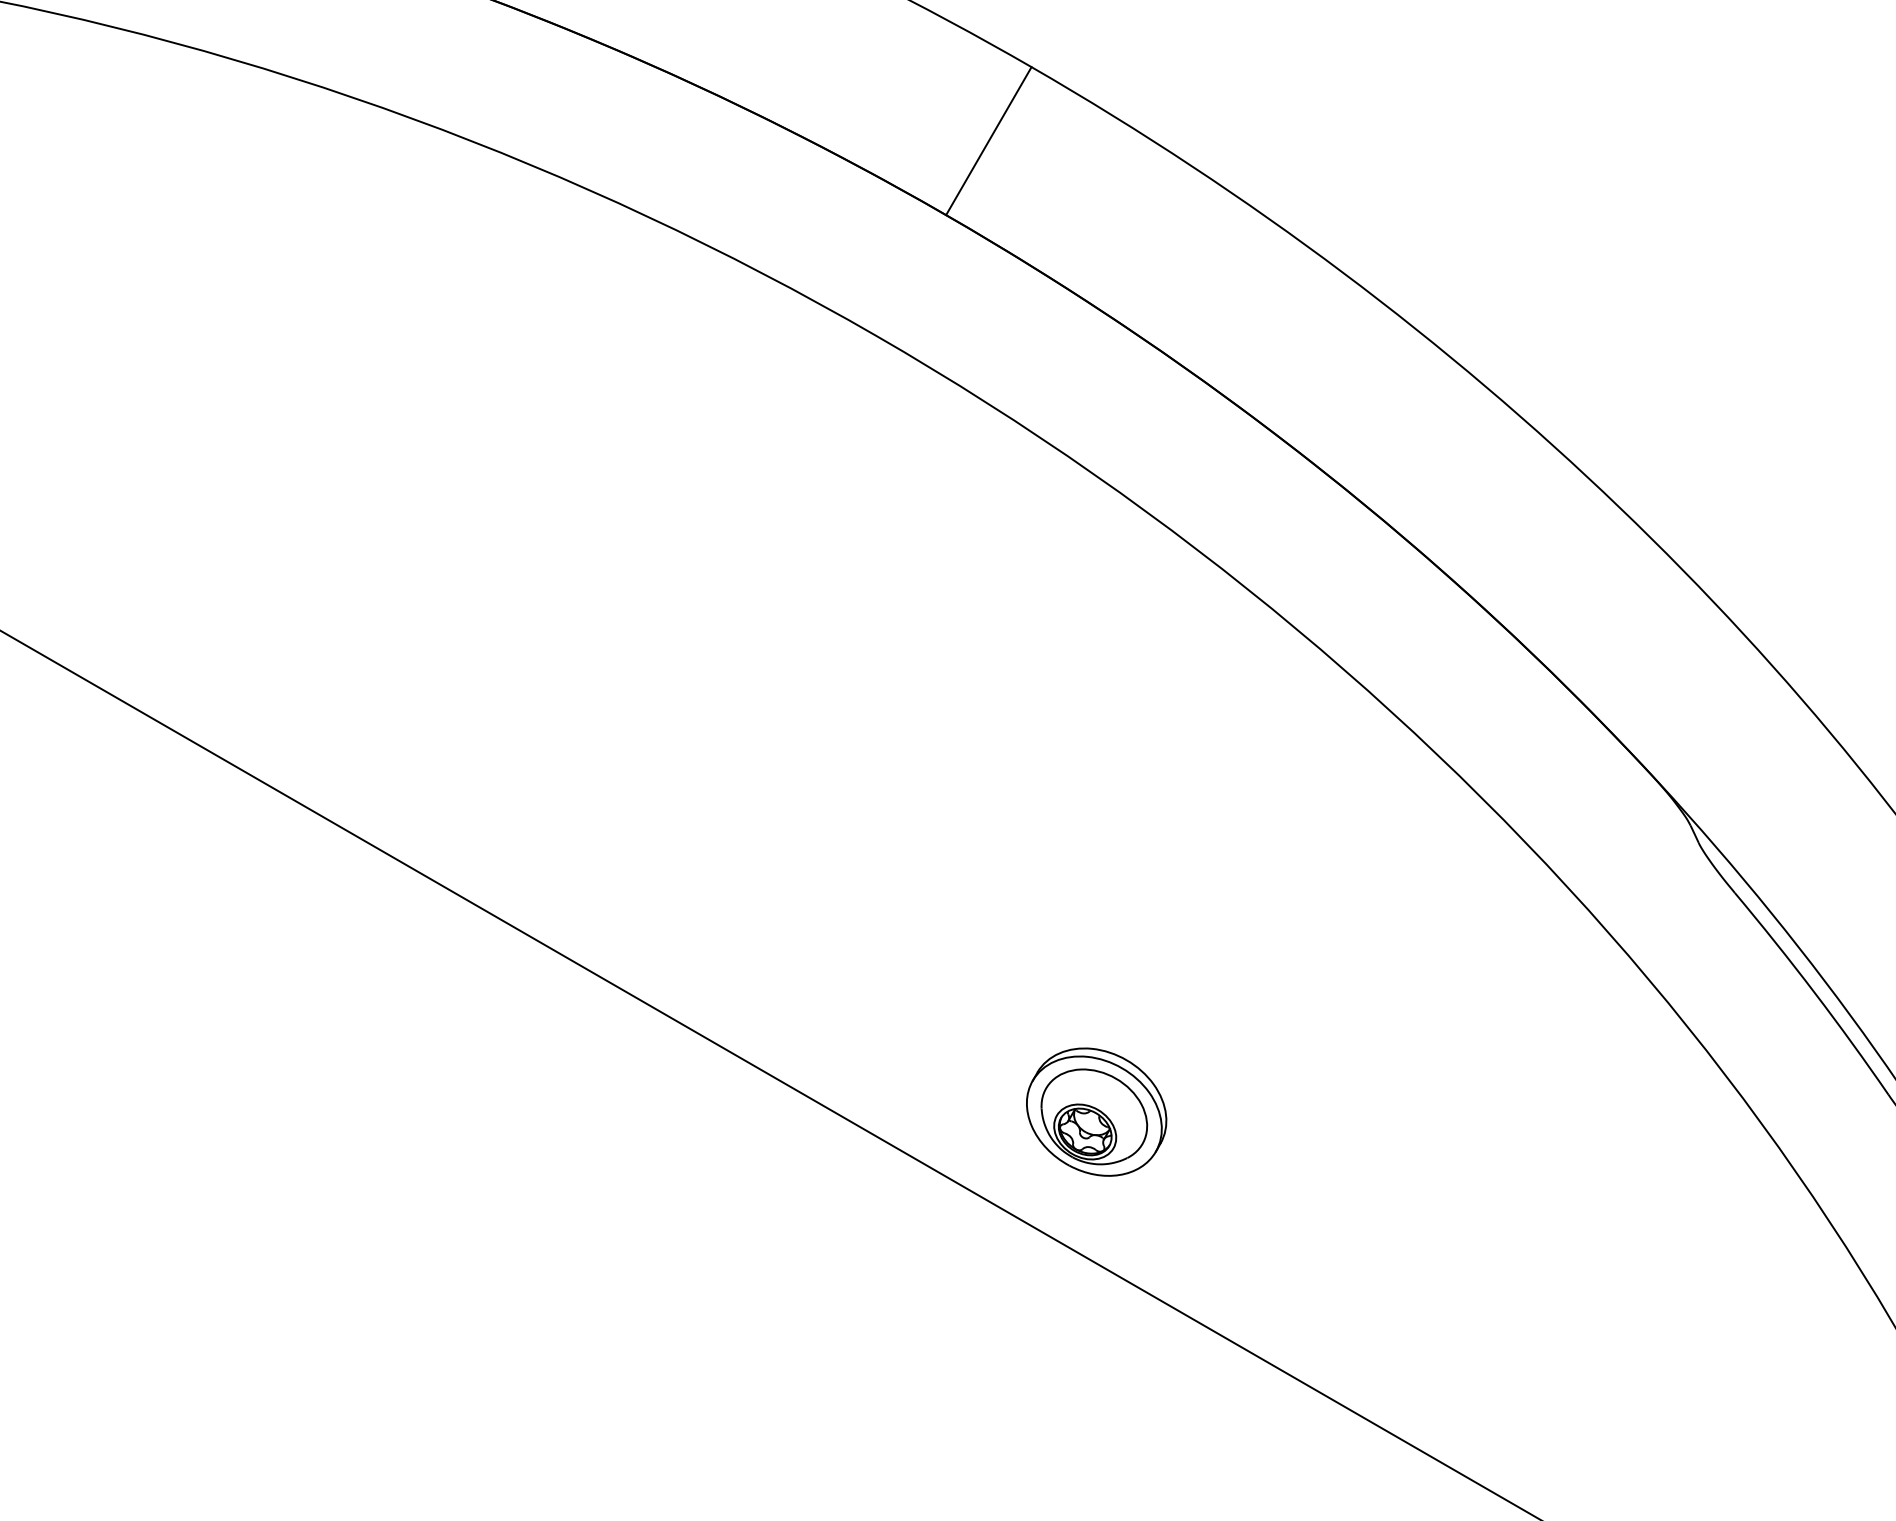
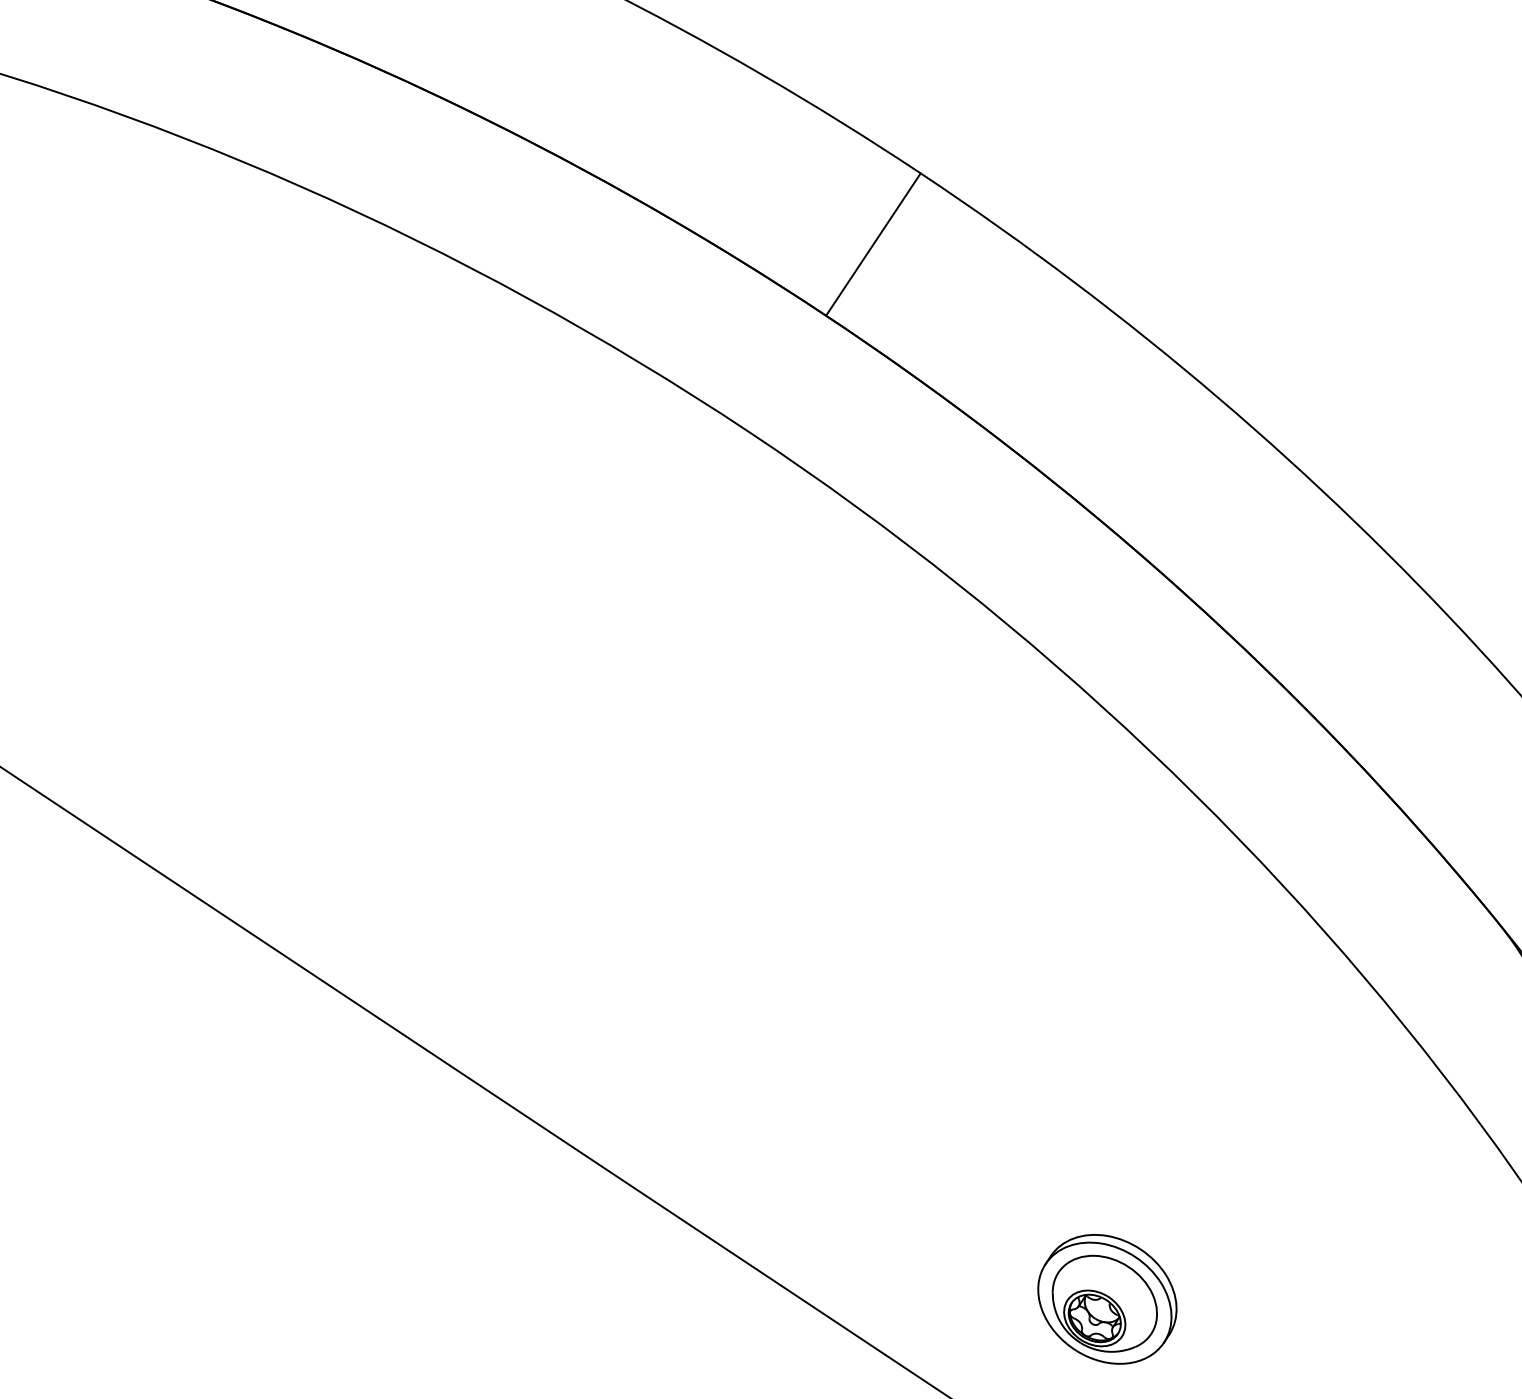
part: (1096, 1111) -> (1107, 1298), moved

